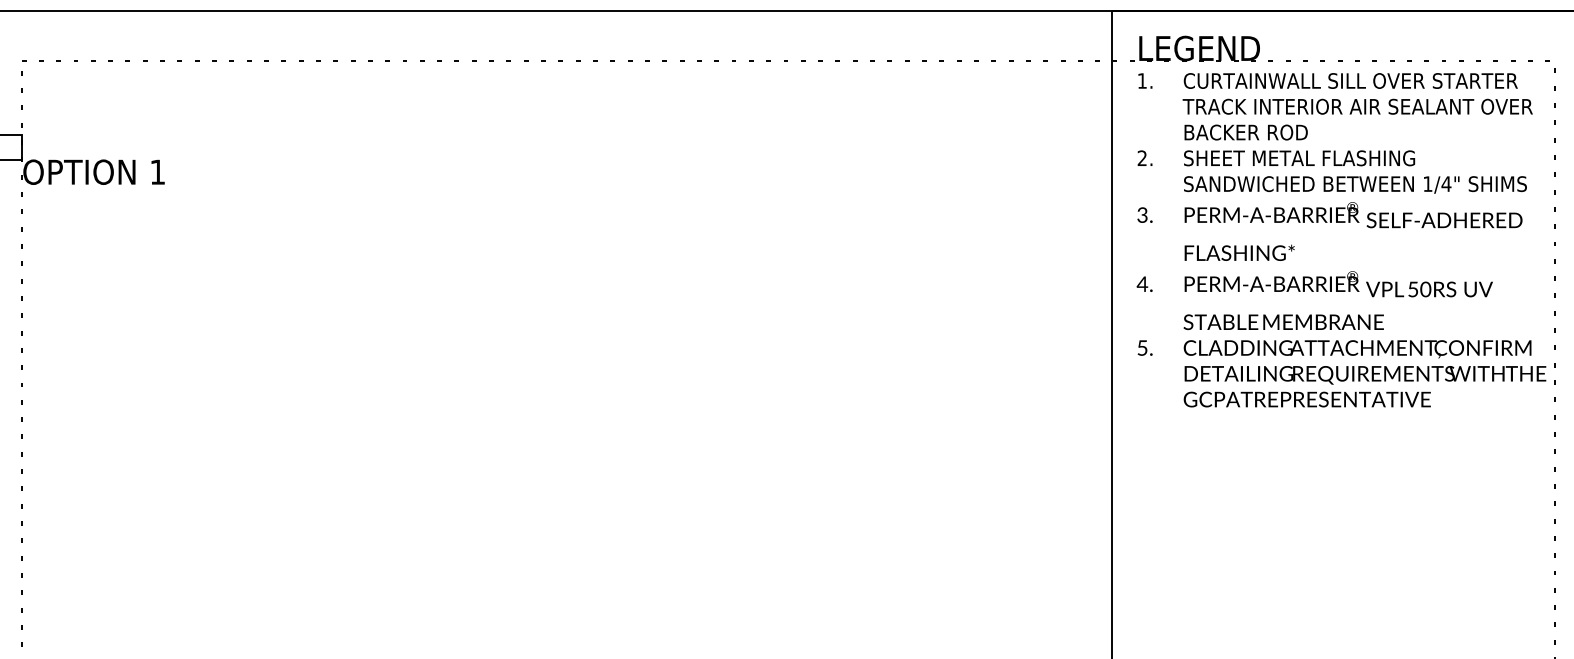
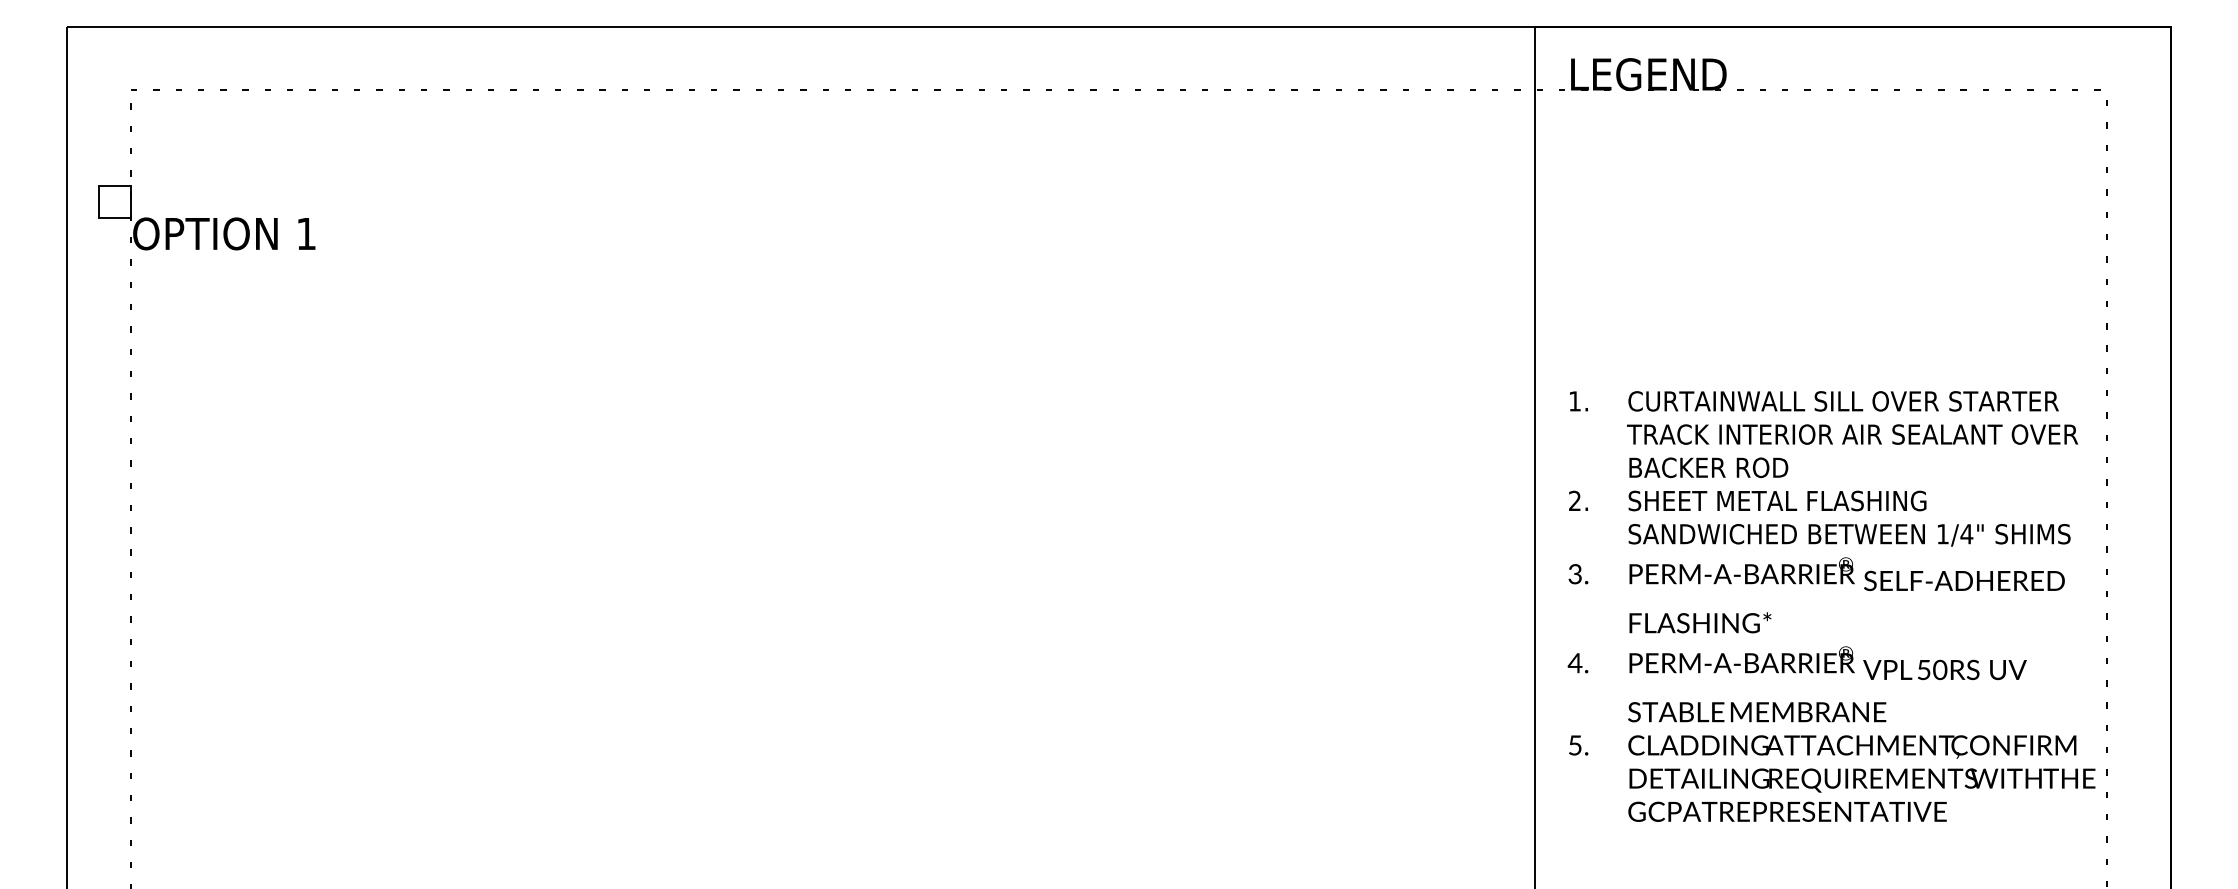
text: (1341, 240) -> (1831, 606), moved

